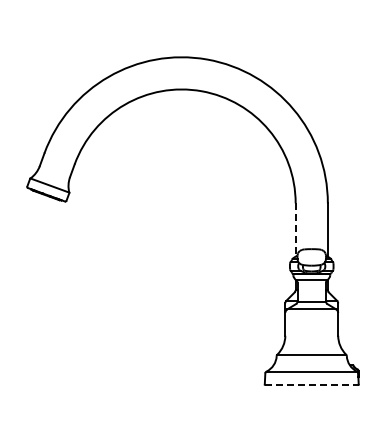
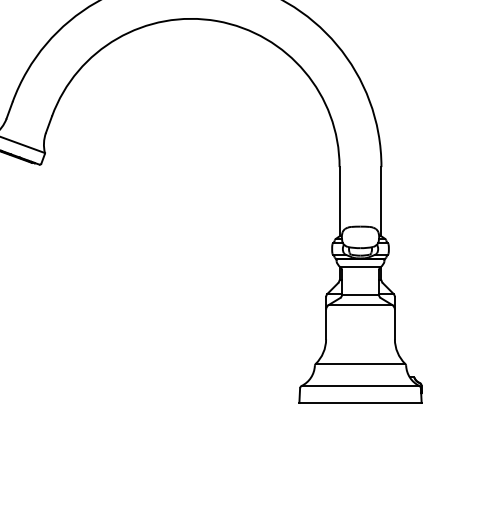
line: (295, 230) -> (339, 202), dashed -> solid
line: (311, 384) -> (360, 402), dashed -> solid

